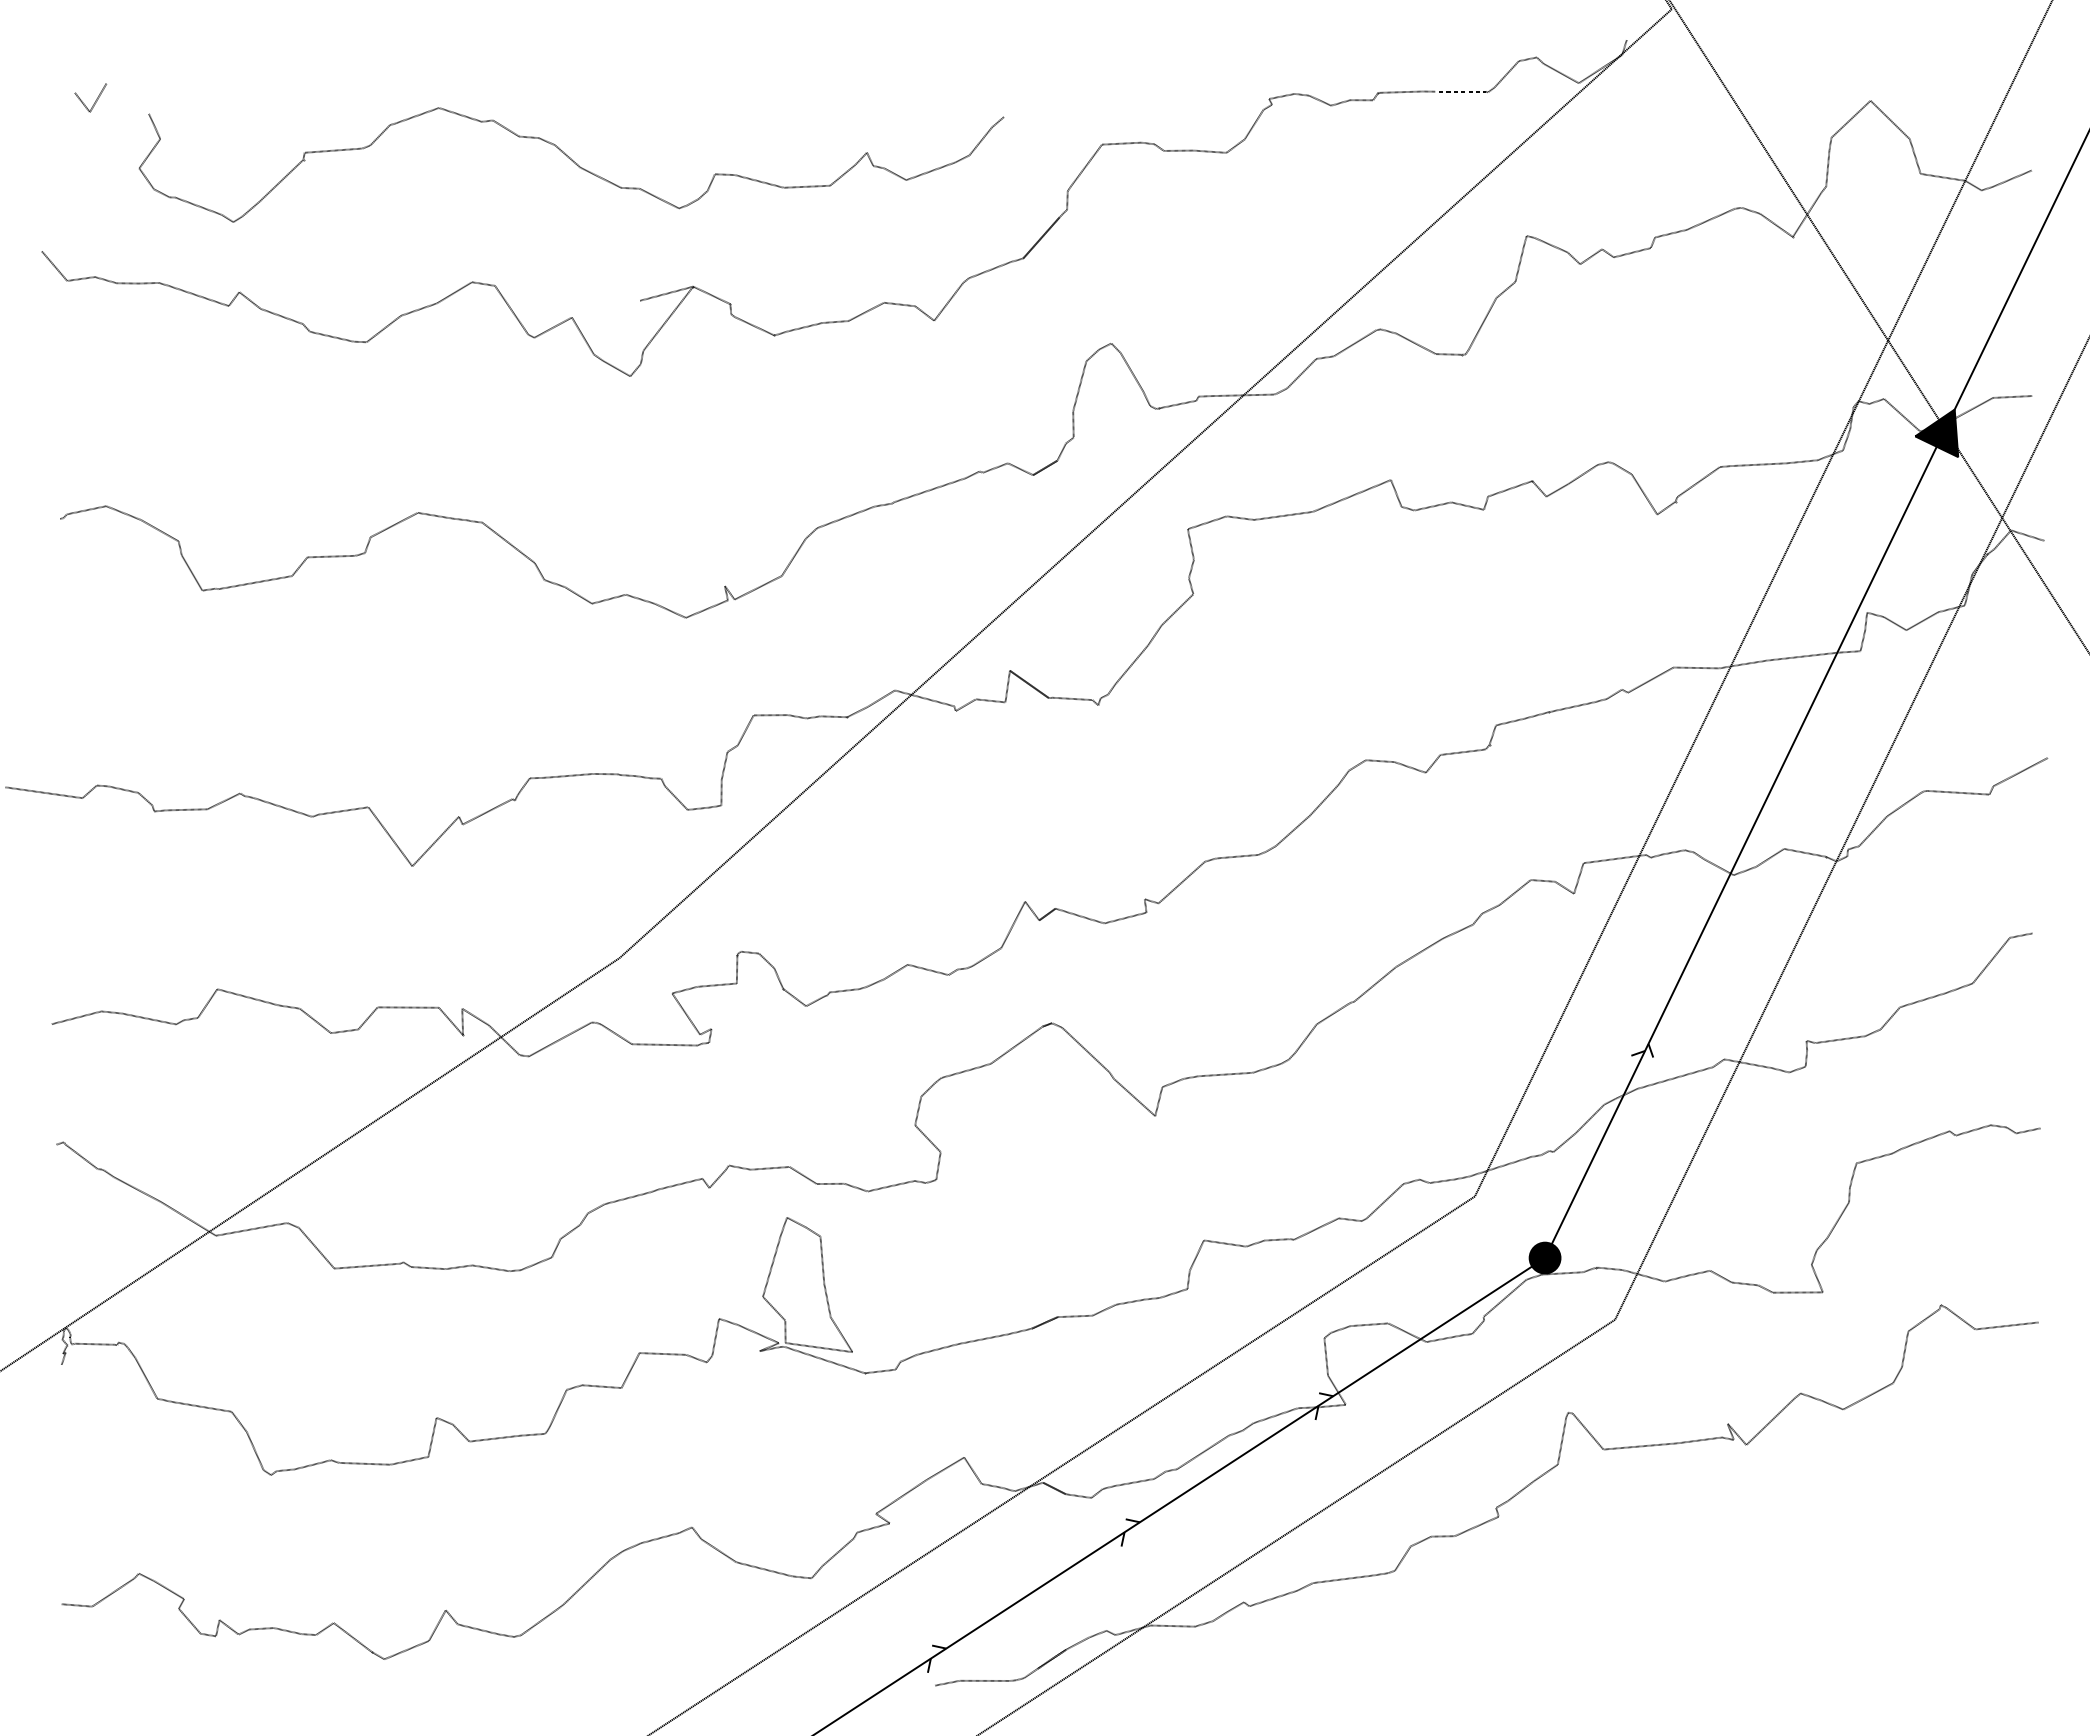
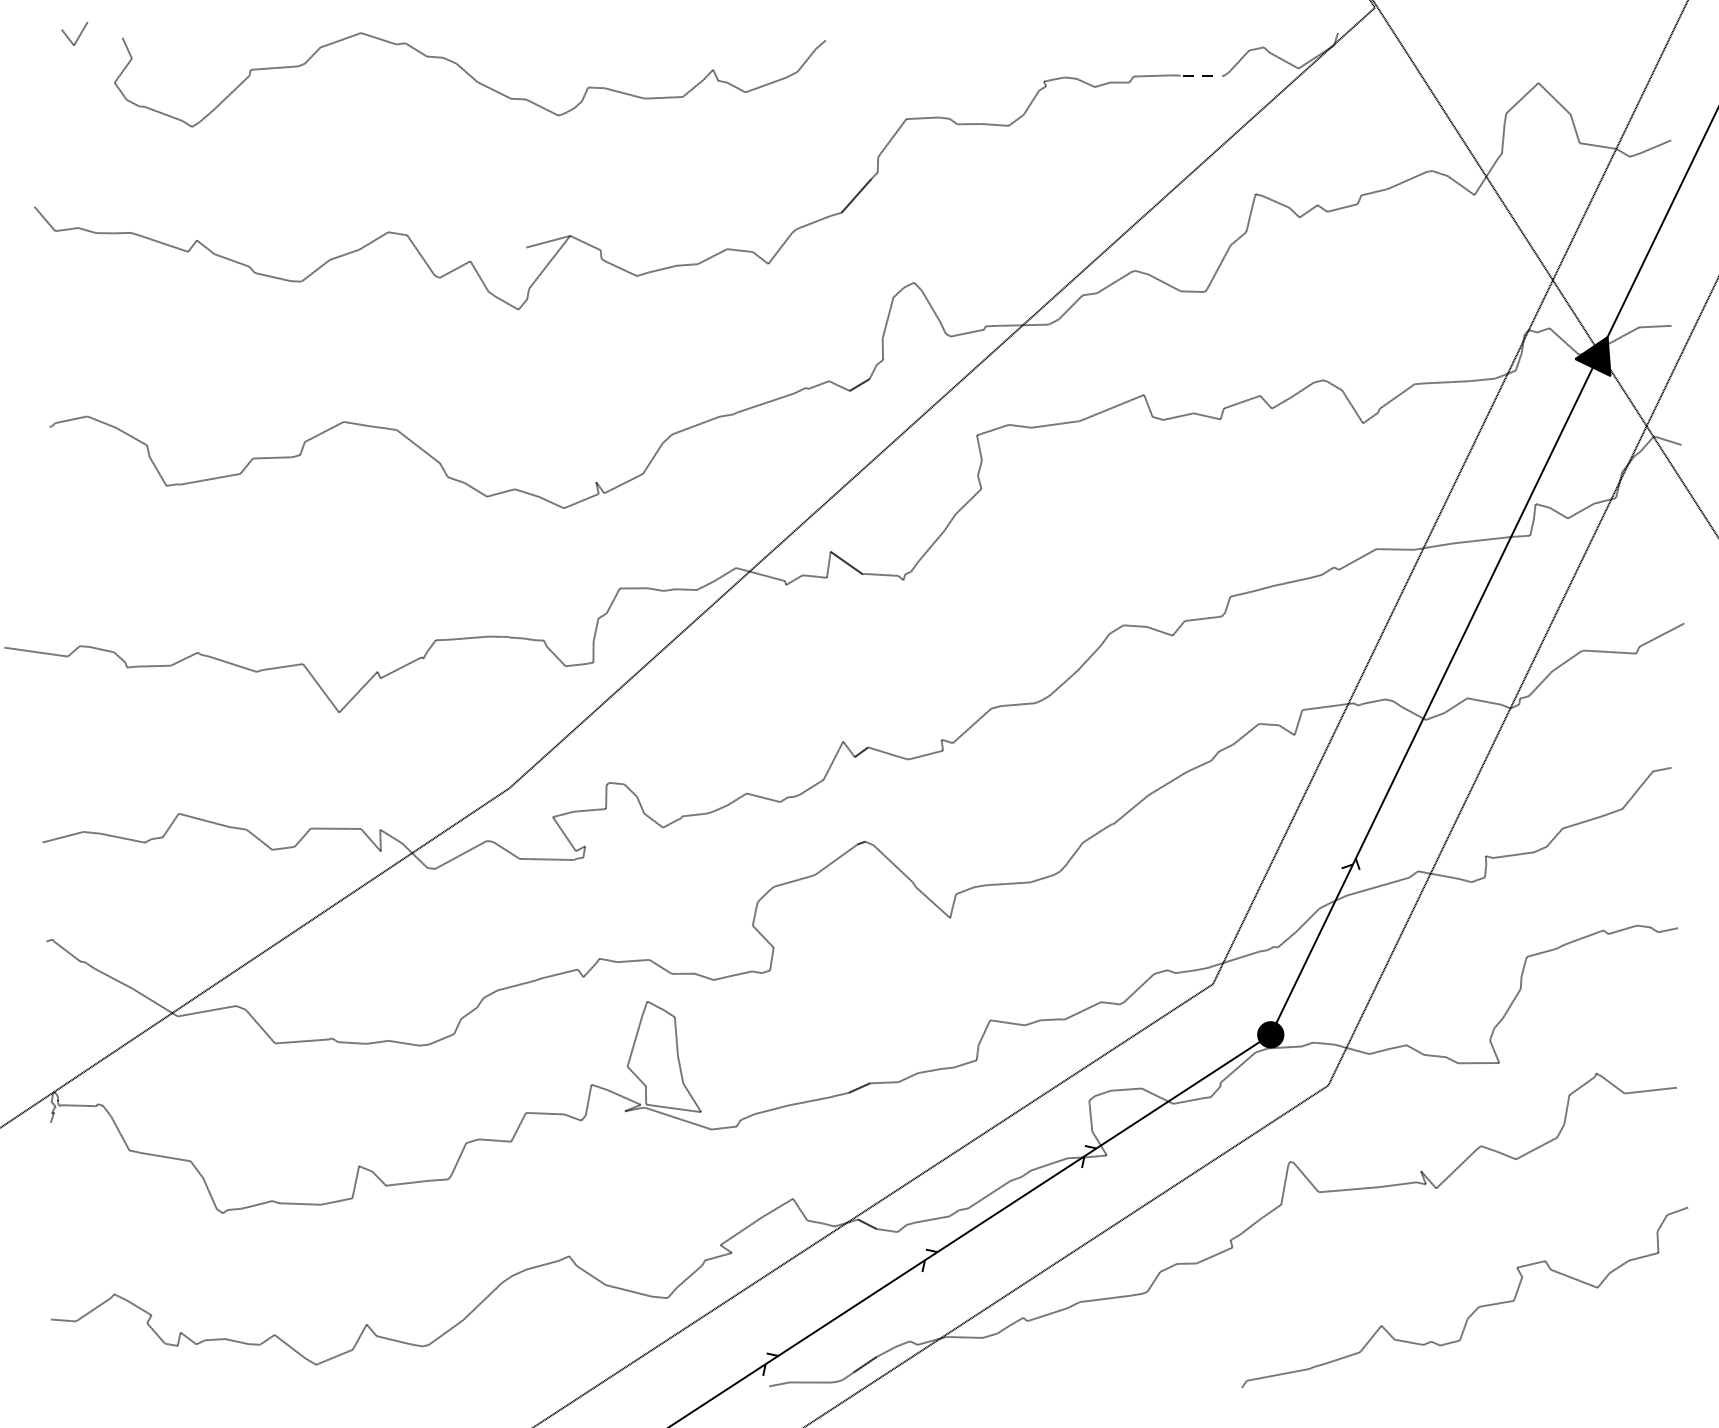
line: (95, 100) -> (78, 35), moved
curve: (573, 162) -> (471, 77), moved
curve: (1794, 1591) -> (1475, 1309), added

